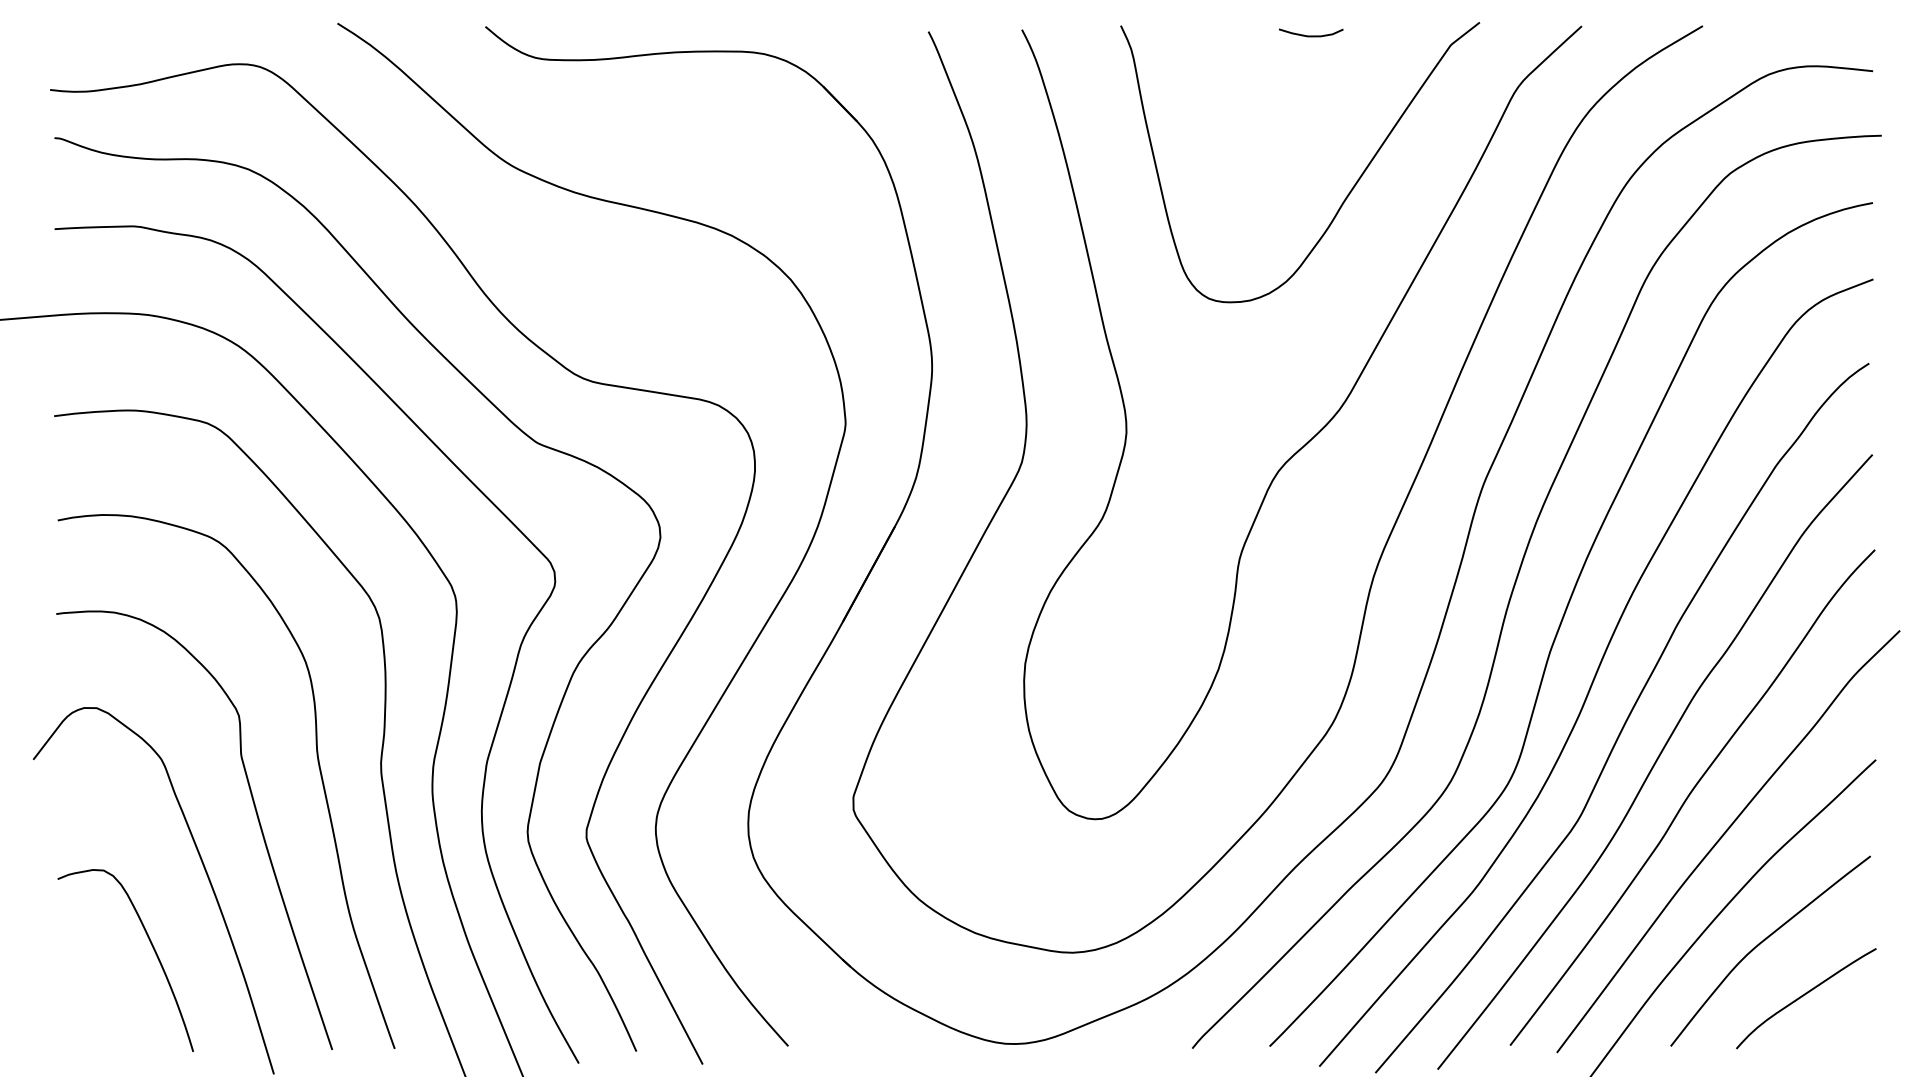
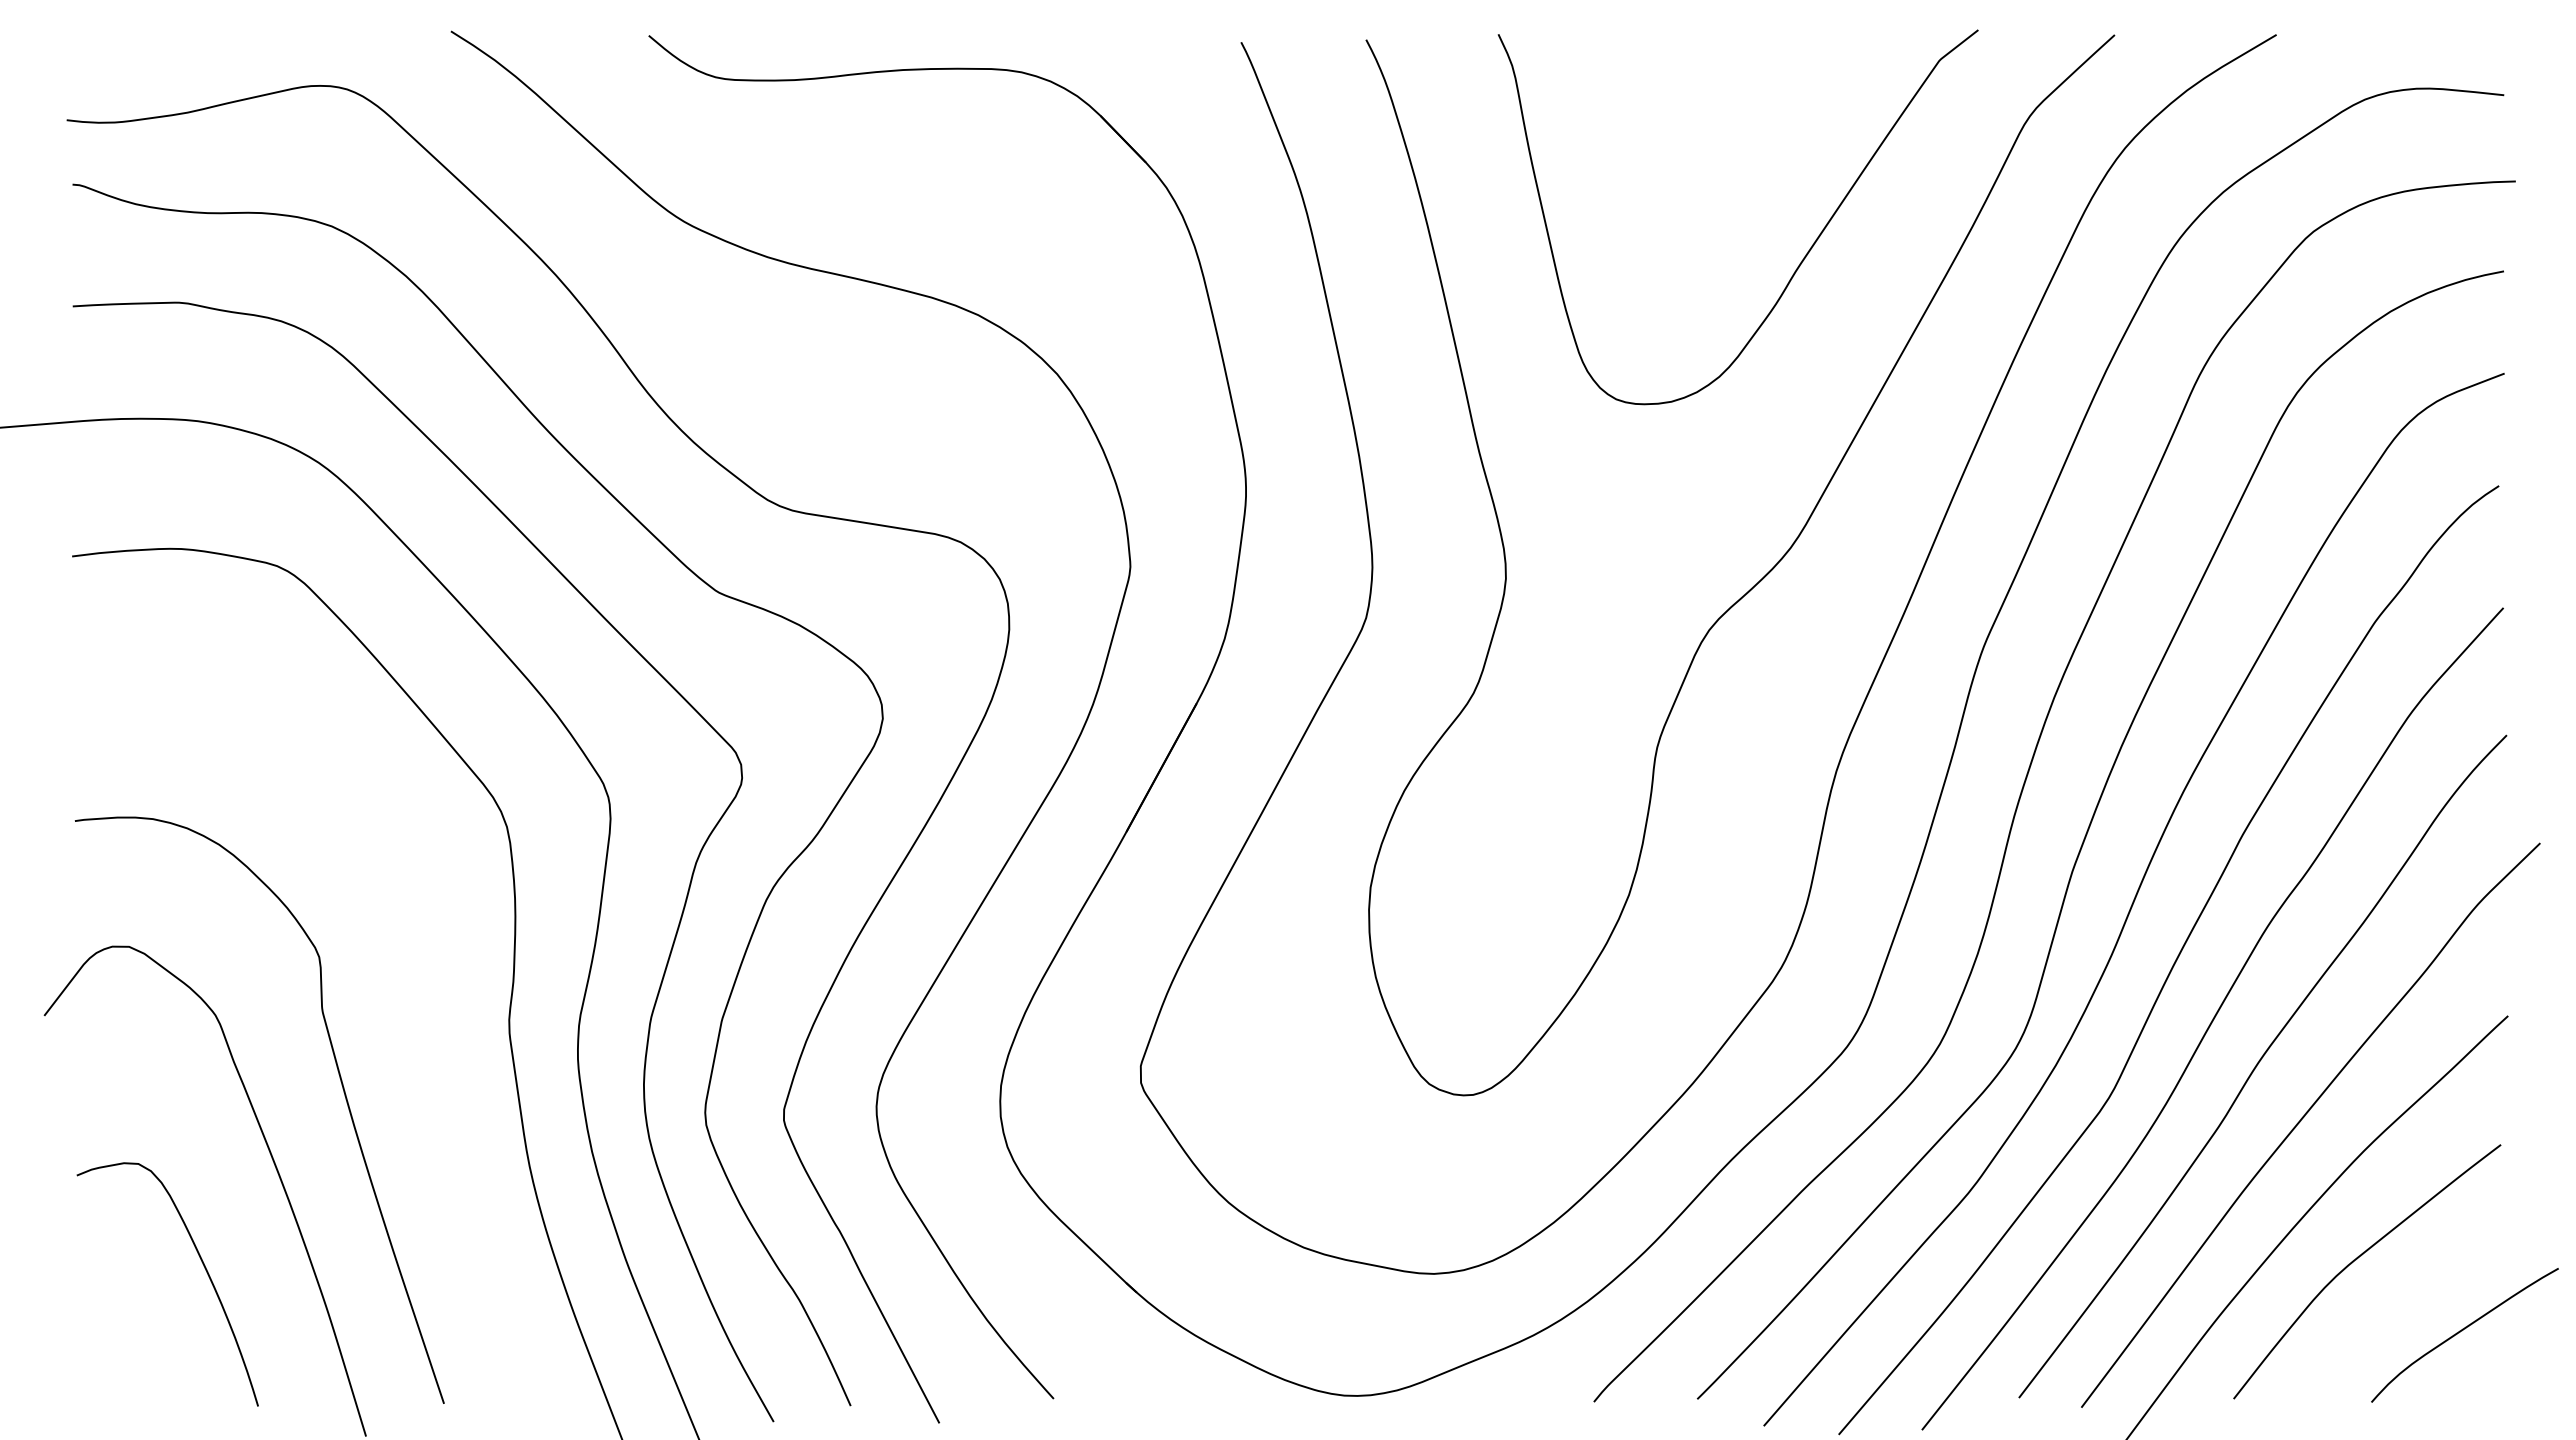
curve: (1310, 35) -> (1752, 47), removed
curve: (318, 765) -> (425, 1023), removed
curve: (1804, 995) -> (2462, 1331), moved

